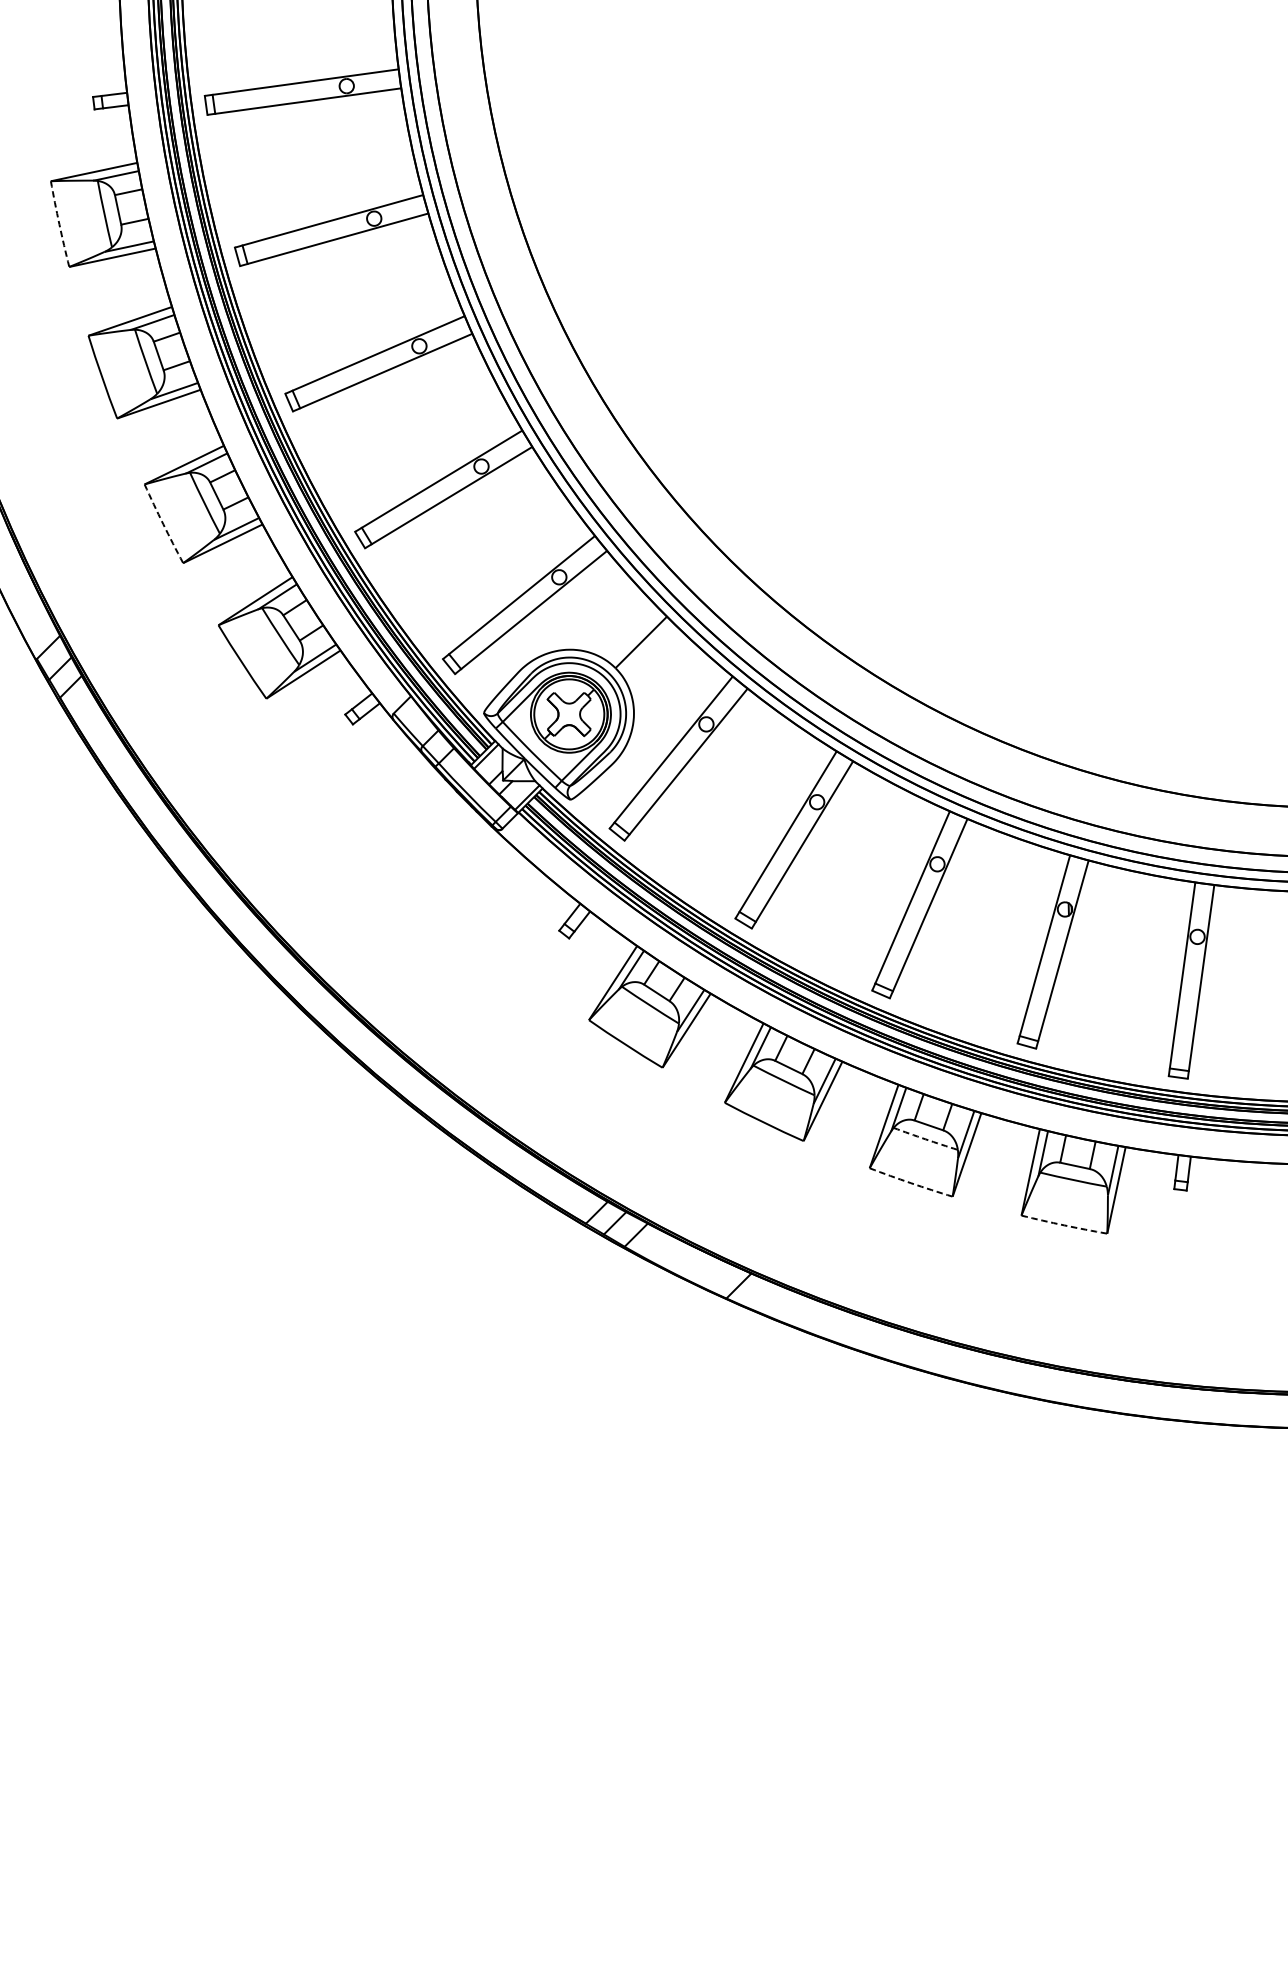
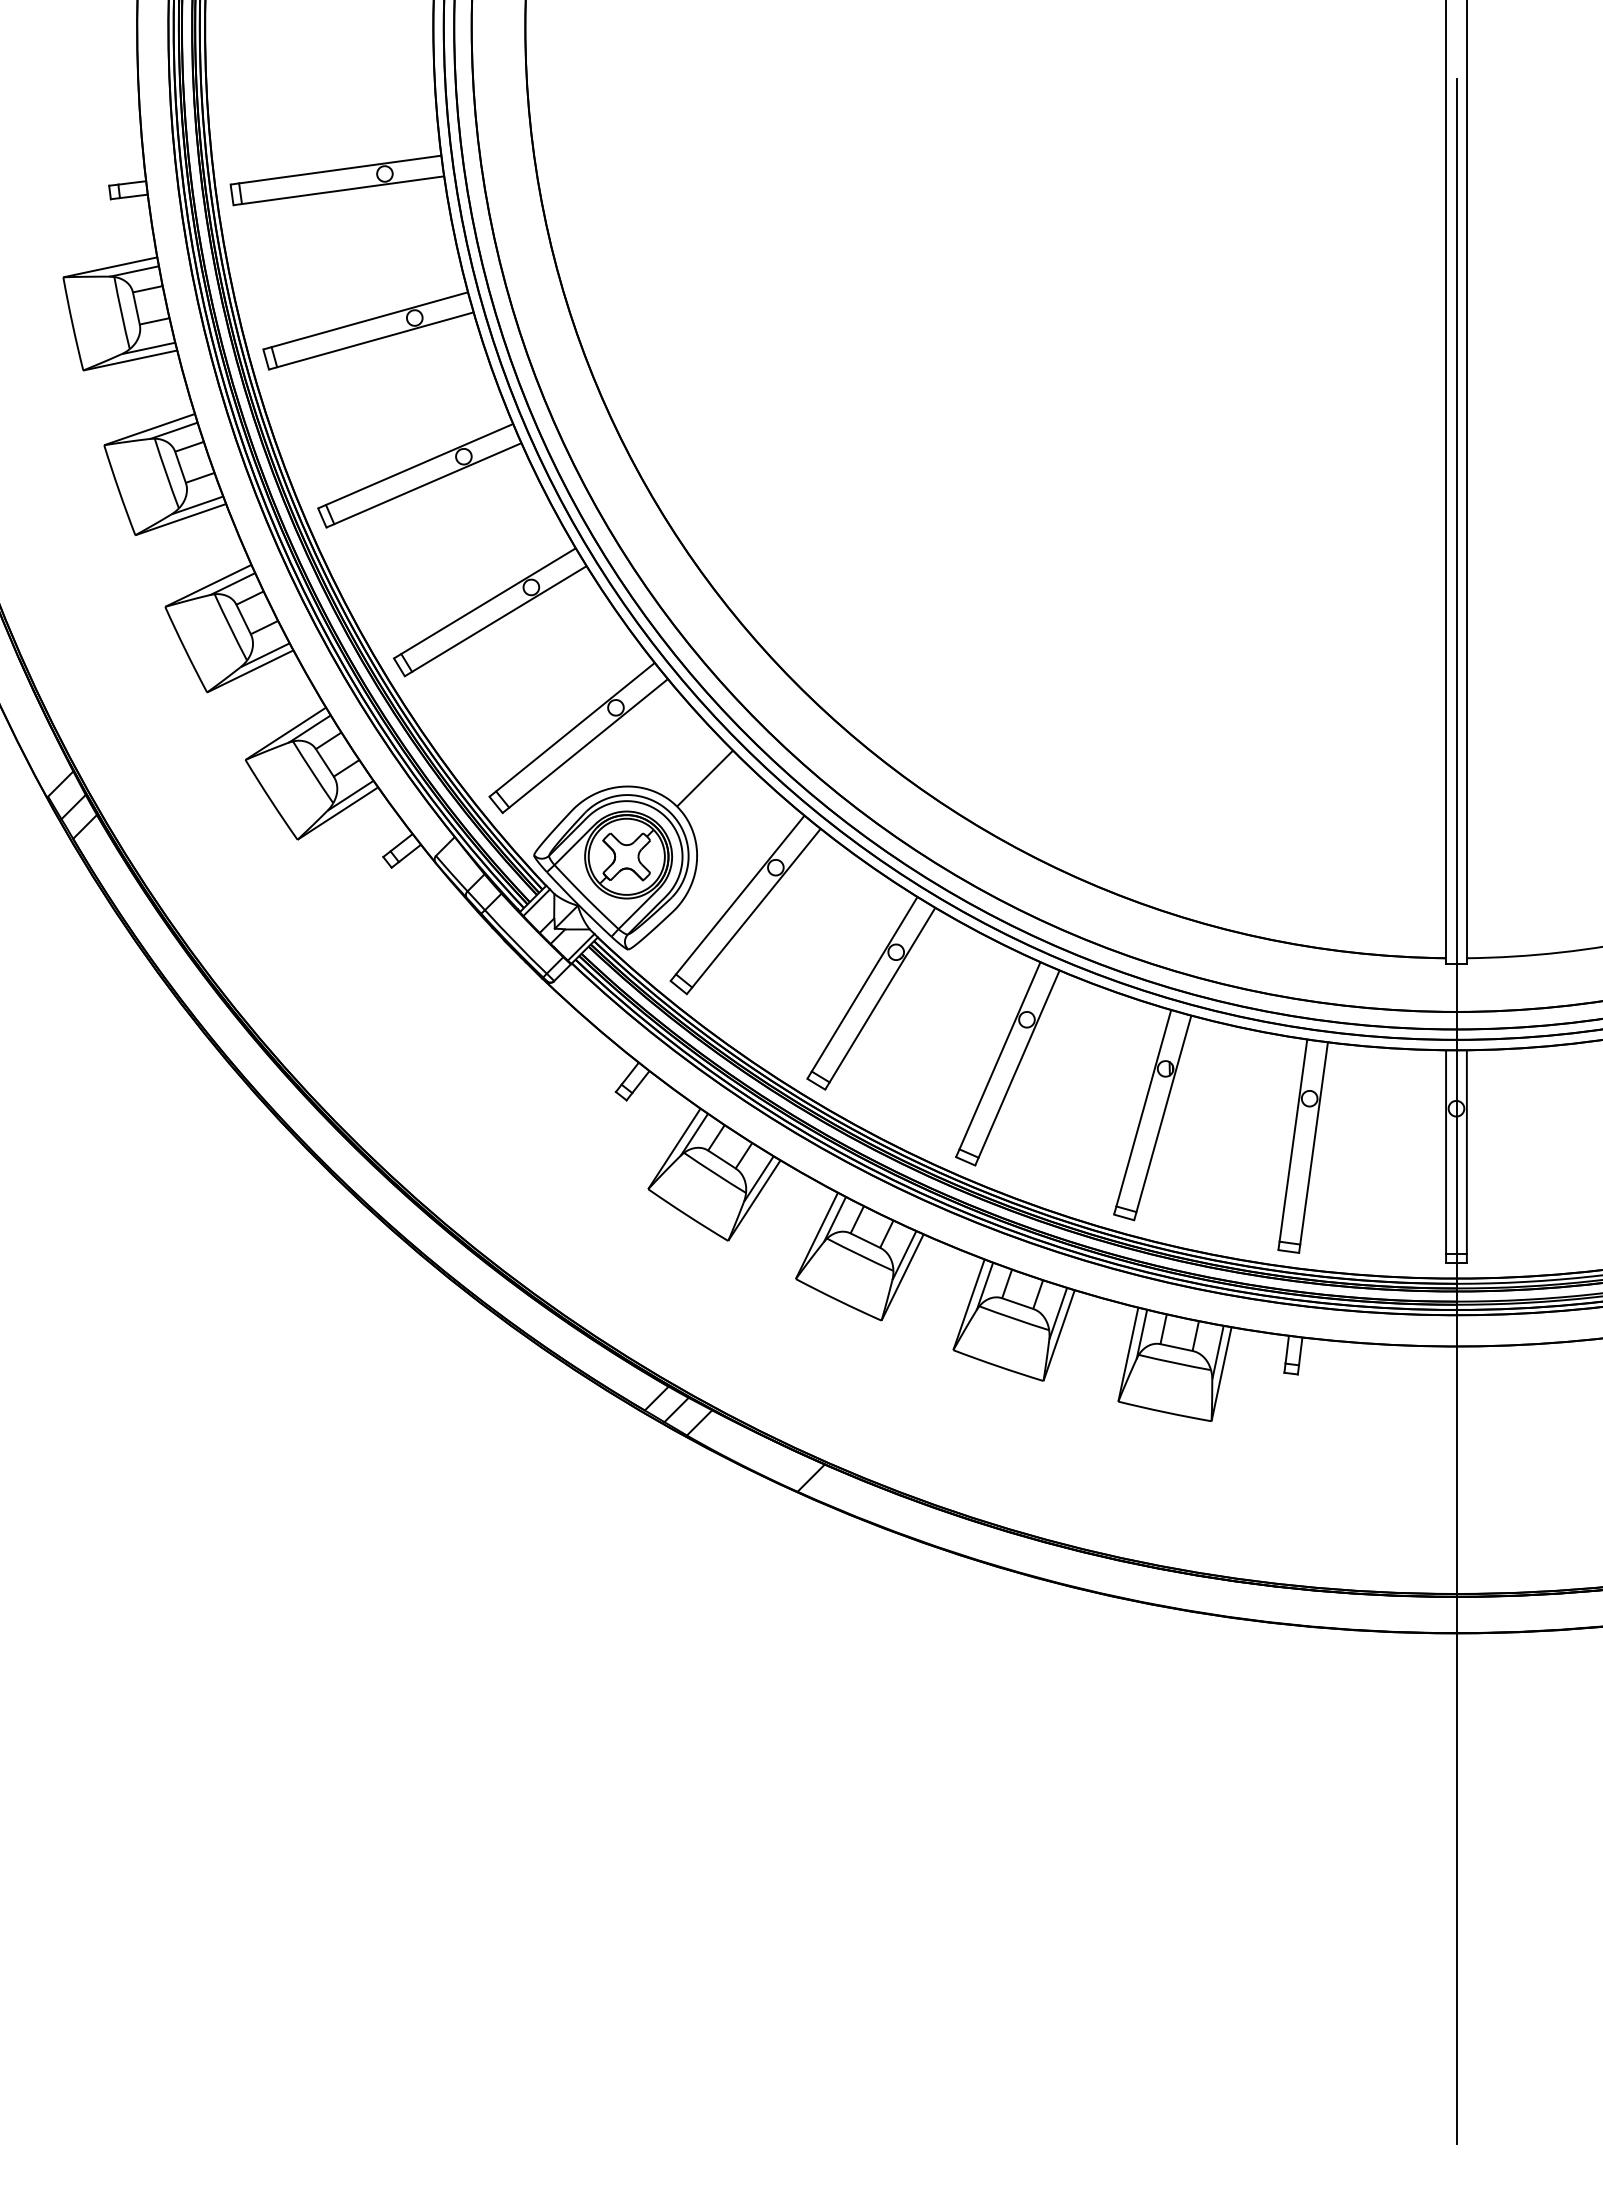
arc: (59, 224) -> (72, 324), dashed -> solid
arc: (163, 524) -> (185, 650), dashed -> solid
arc: (925, 1139) -> (1014, 1318), dashed -> solid
arc: (911, 1183) -> (998, 1366), dashed -> solid
arc: (1063, 1225) -> (1164, 1412), dashed -> solid

